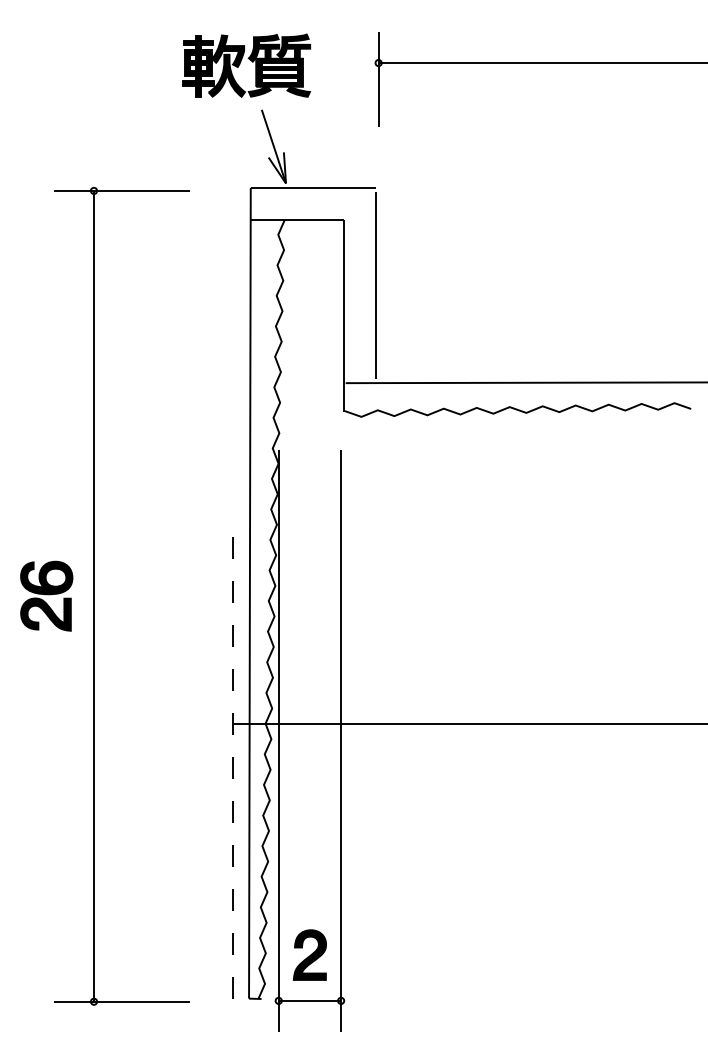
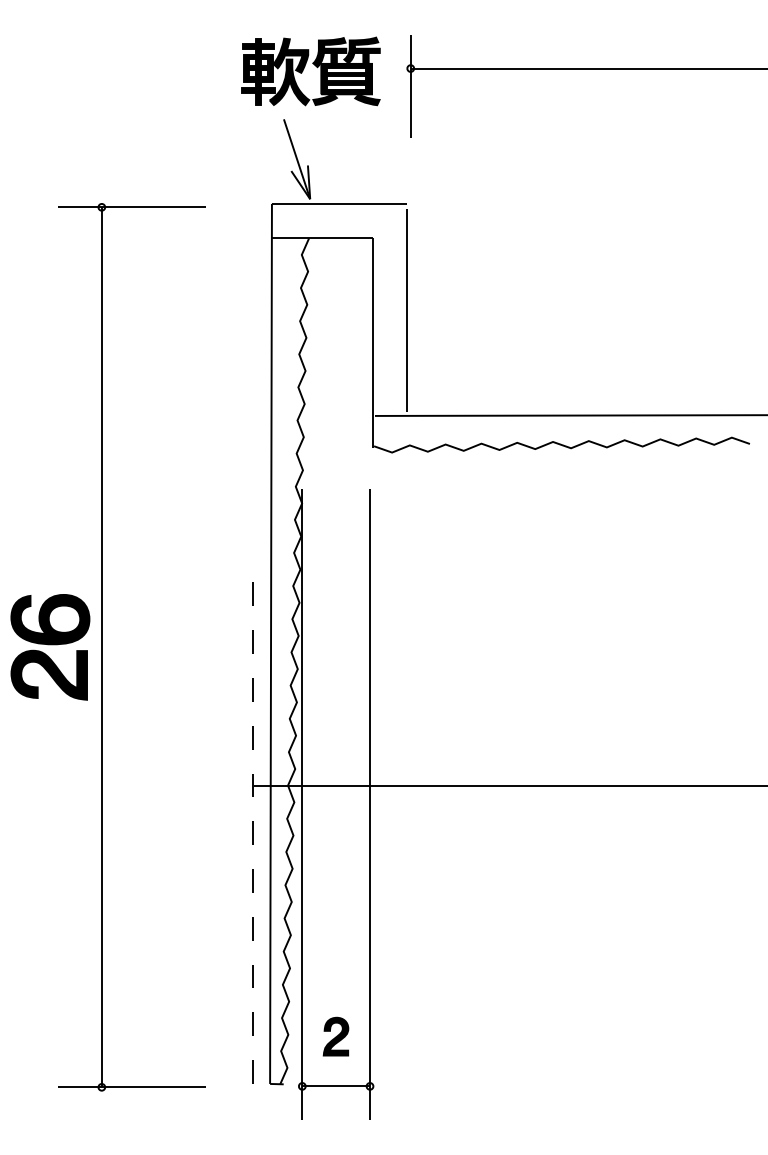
part: (246, 65) -> (310, 71), moved
part: (46, 595) -> (50, 646), size x1.4
part: (309, 954) -> (335, 1036), size x0.7

